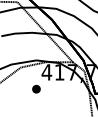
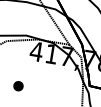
part: (36, 89) -> (18, 86), moved

